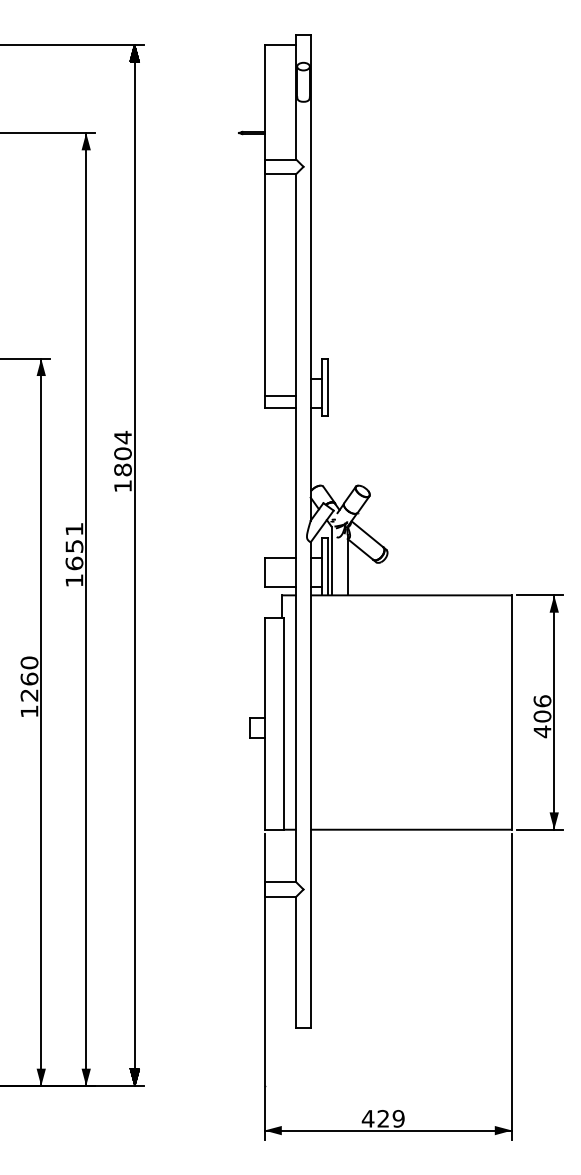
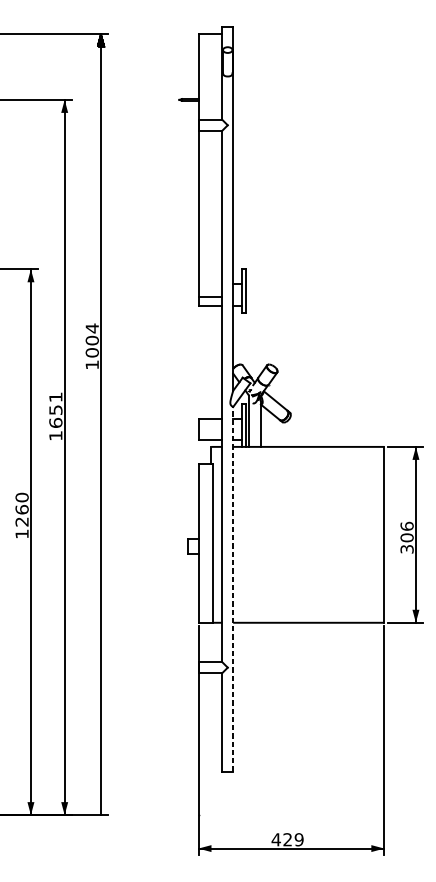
text: (122, 469) -> (91, 352), 1804 -> 1004
text: (542, 731) -> (407, 549), 406 -> 306
line: (310, 785) -> (233, 589), solid -> dashed
hatch: (134, 1076) -> (100, 807), removed

